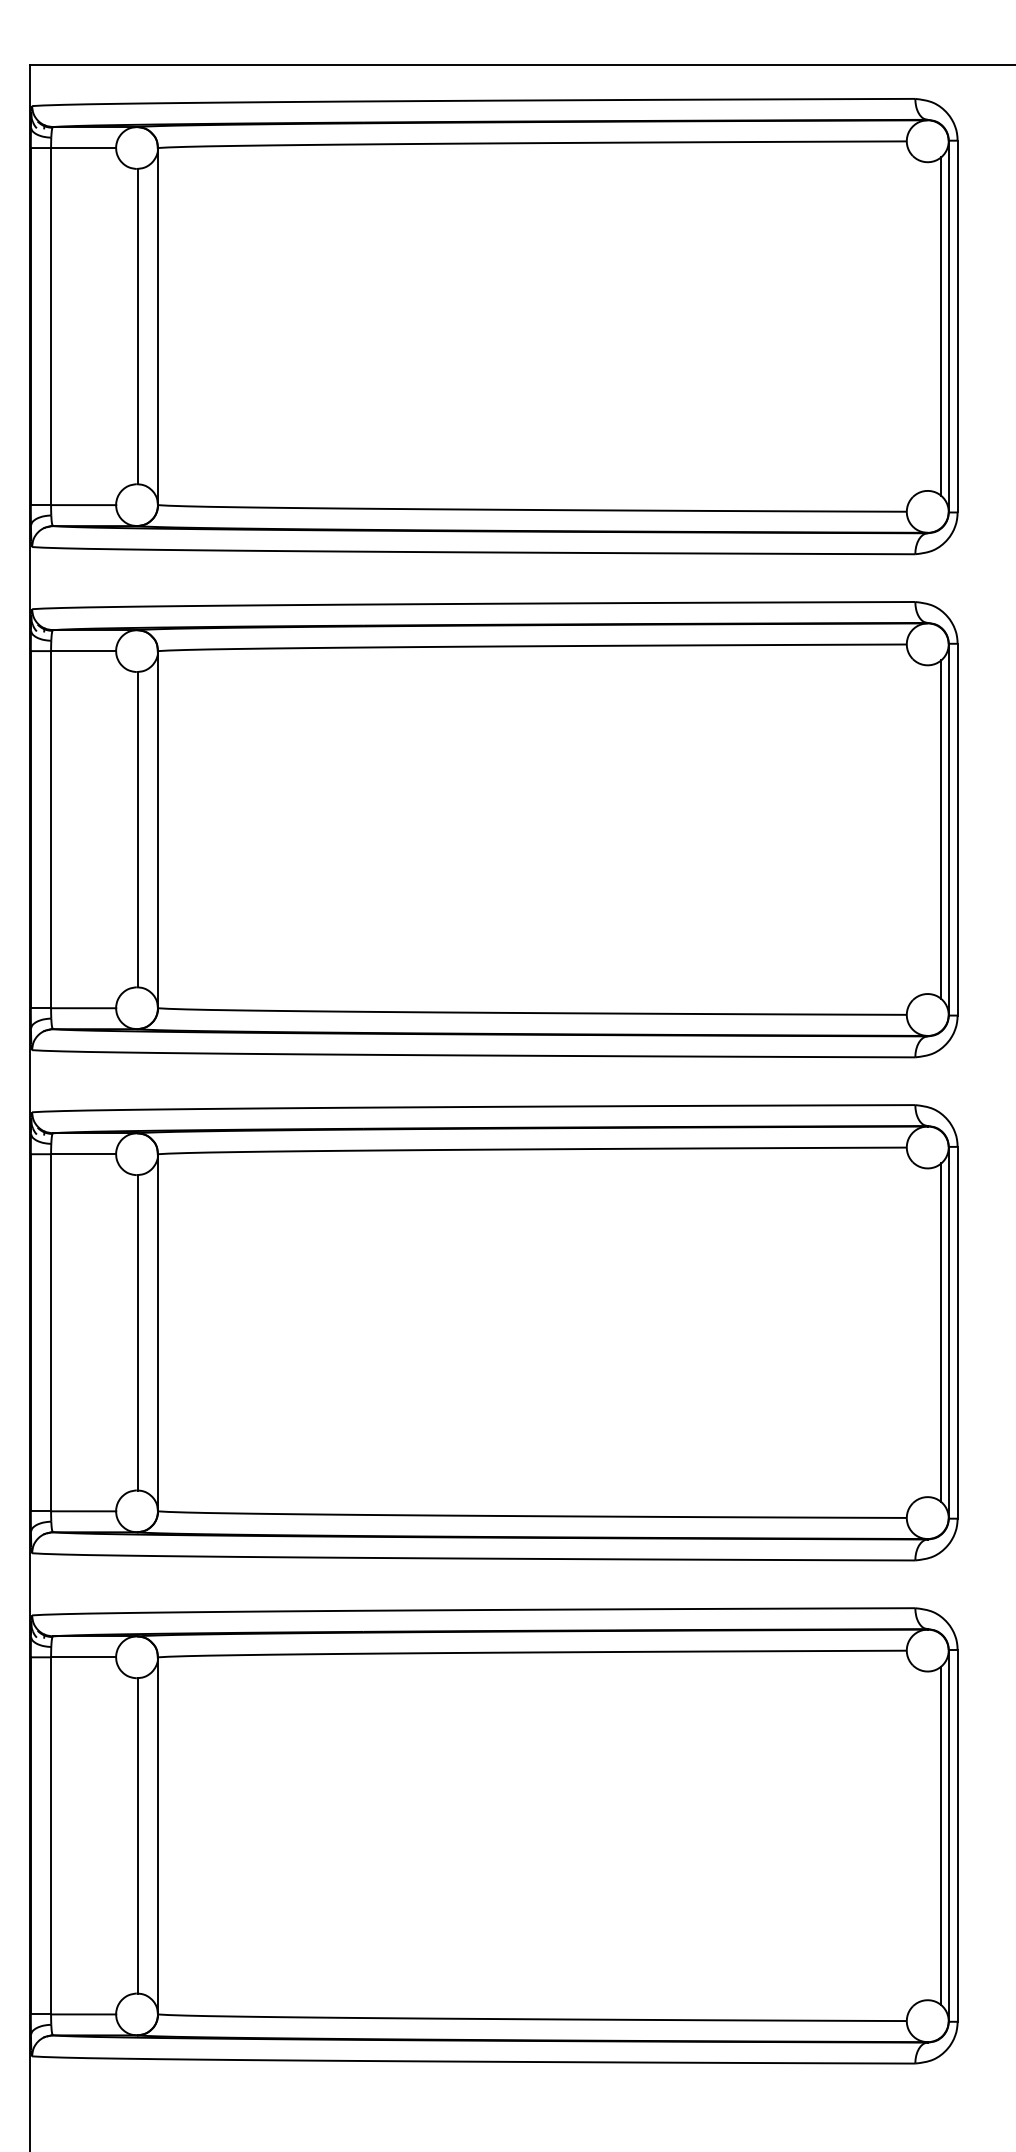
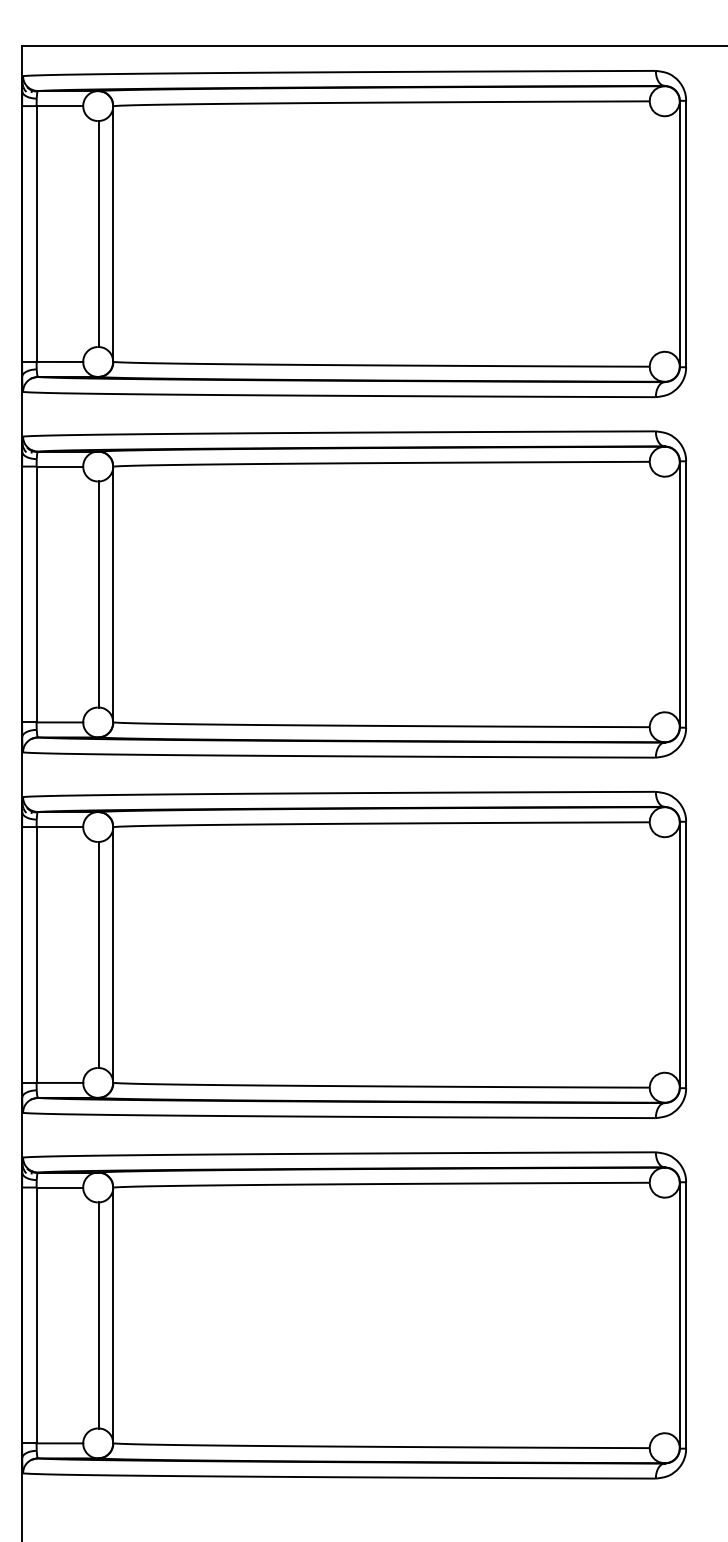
line: (940, 326) -> (673, 233), removed
line: (940, 829) -> (673, 594), removed
line: (940, 1332) -> (673, 954), removed
line: (940, 1835) -> (673, 1315), removed

